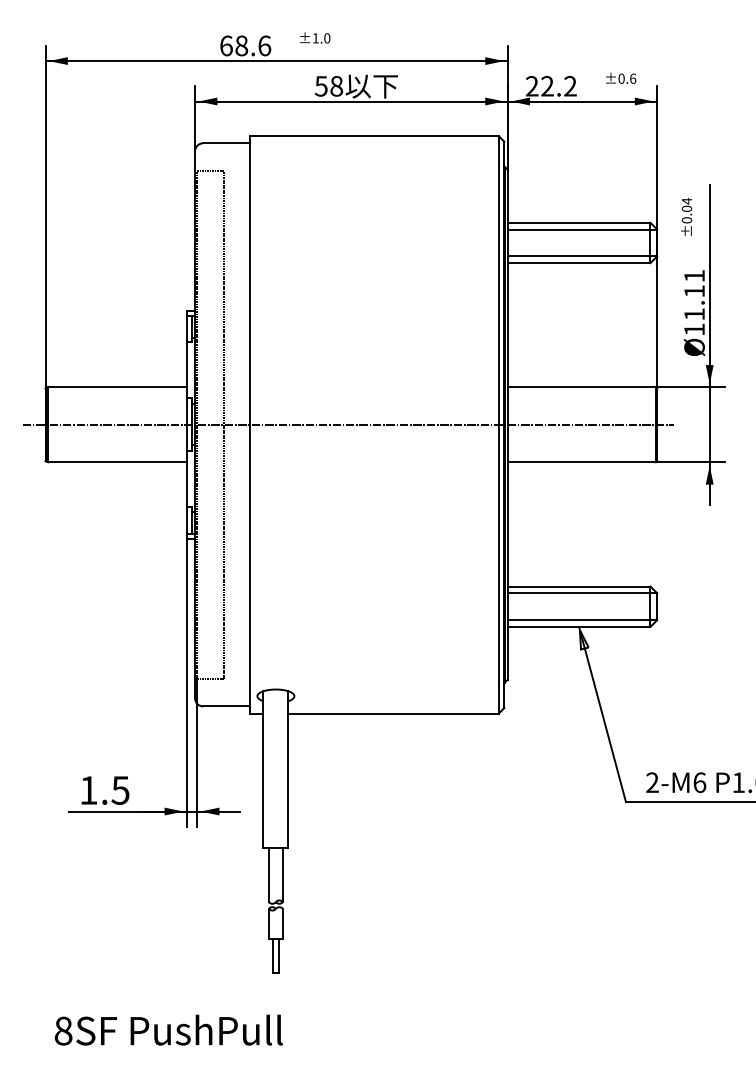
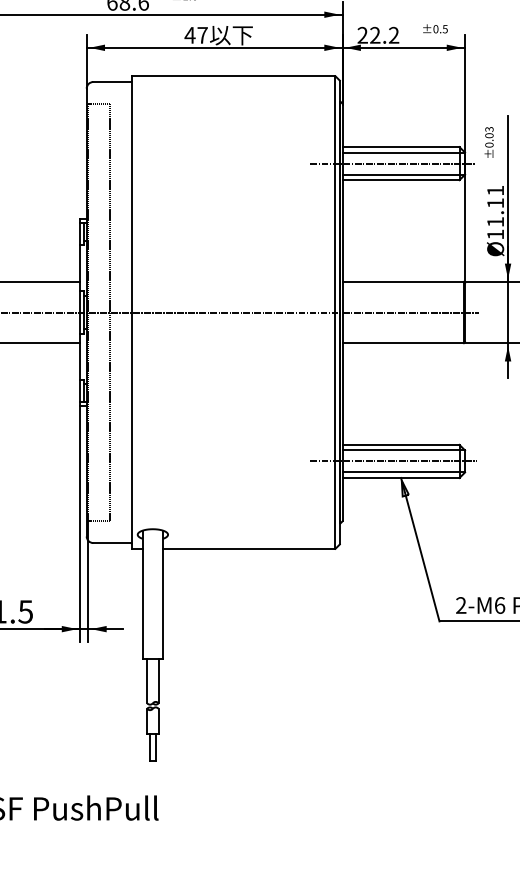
text: (633, 78) -> (445, 28), ±0.6 -> ±0.5
text: (328, 86) -> (195, 35), 58 -> 47
text: (686, 200) -> (489, 128), ±0.04 -> ±0.03
line: (568, 242) -> (392, 163), added
line: (569, 606) -> (393, 461), added

